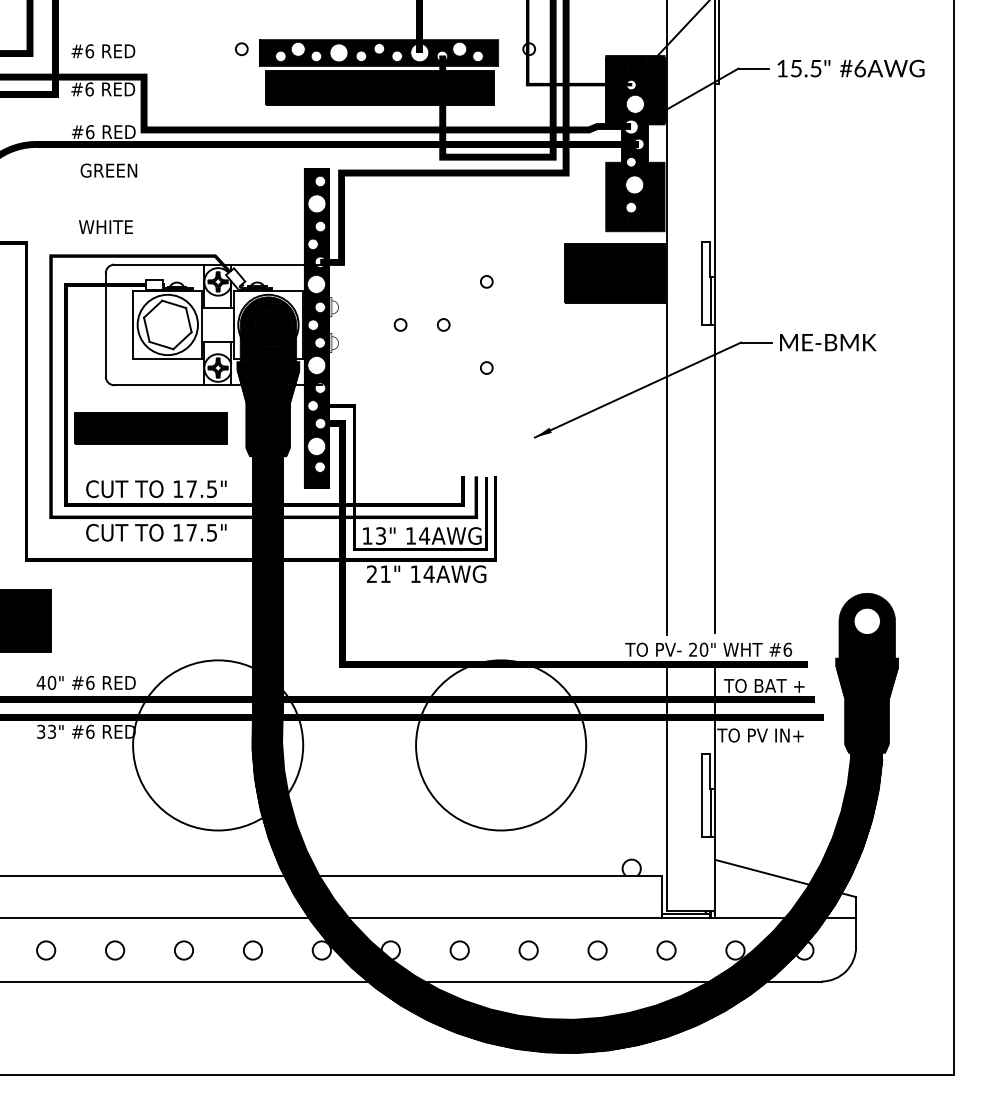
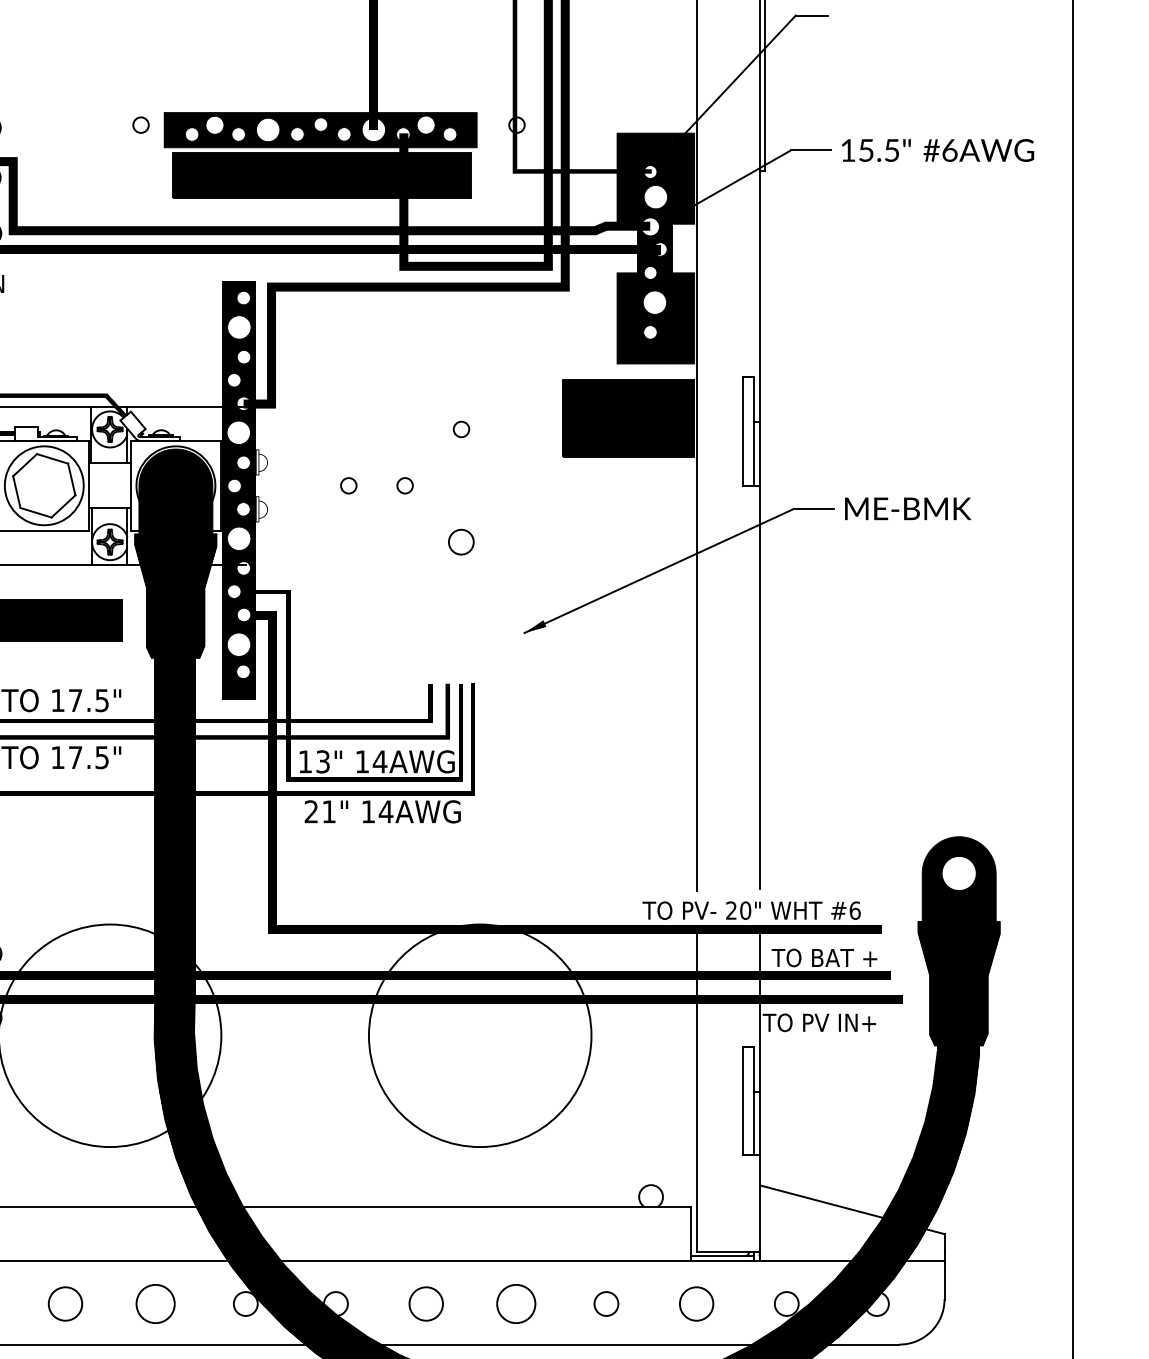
circle: (486, 367) -> (461, 541), size x1.6
circle: (183, 950) -> (64, 1304), size x1.4
circle: (252, 950) -> (155, 1304), size x1.6
circle: (459, 950) -> (425, 1304), size x1.4
circle: (528, 950) -> (516, 1304), size x1.6
circle: (666, 950) -> (696, 1304), size x1.4

